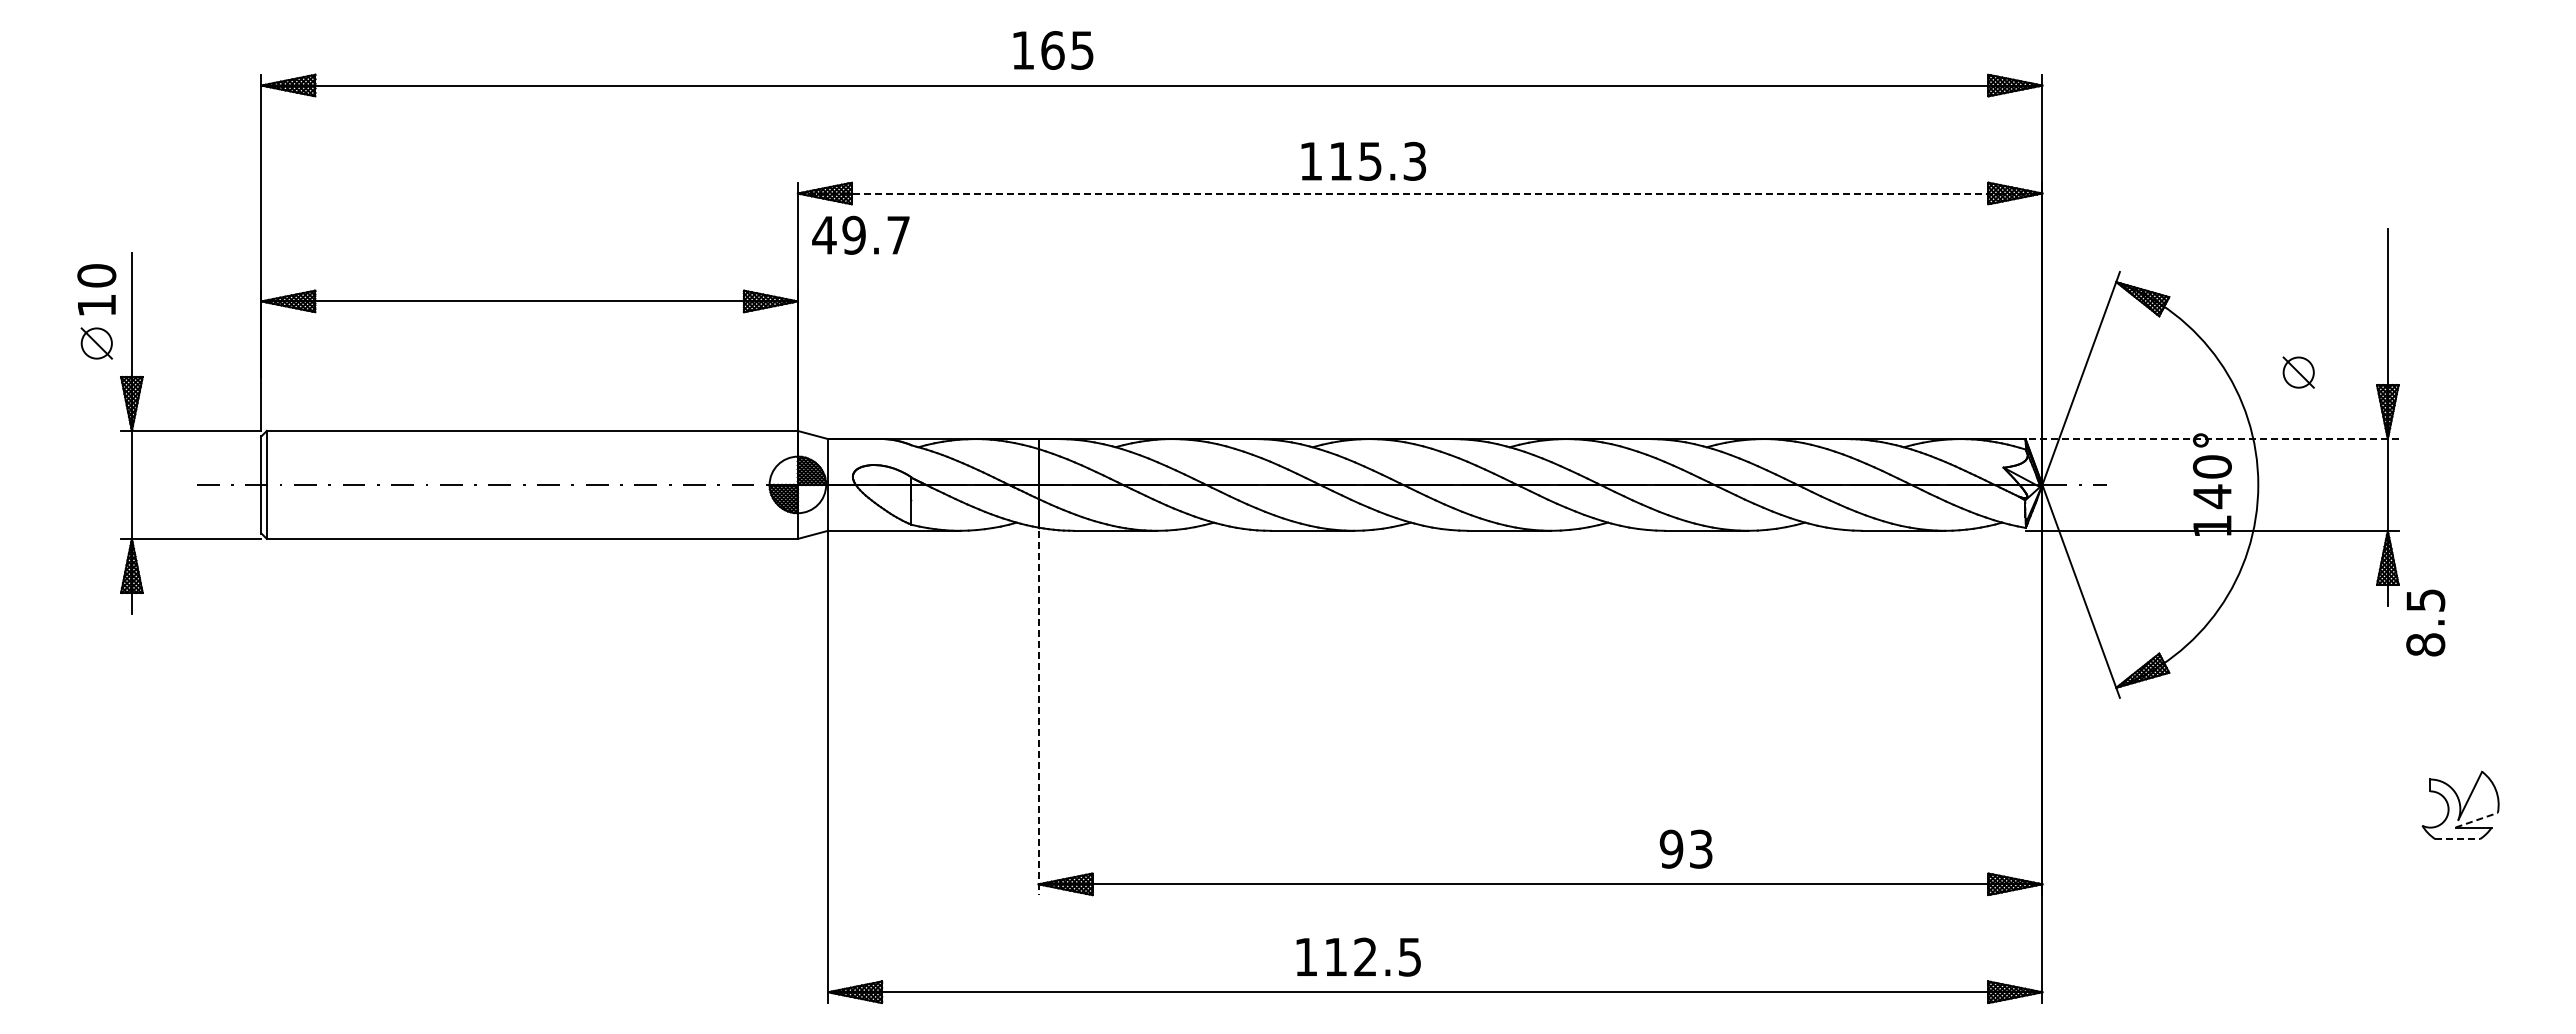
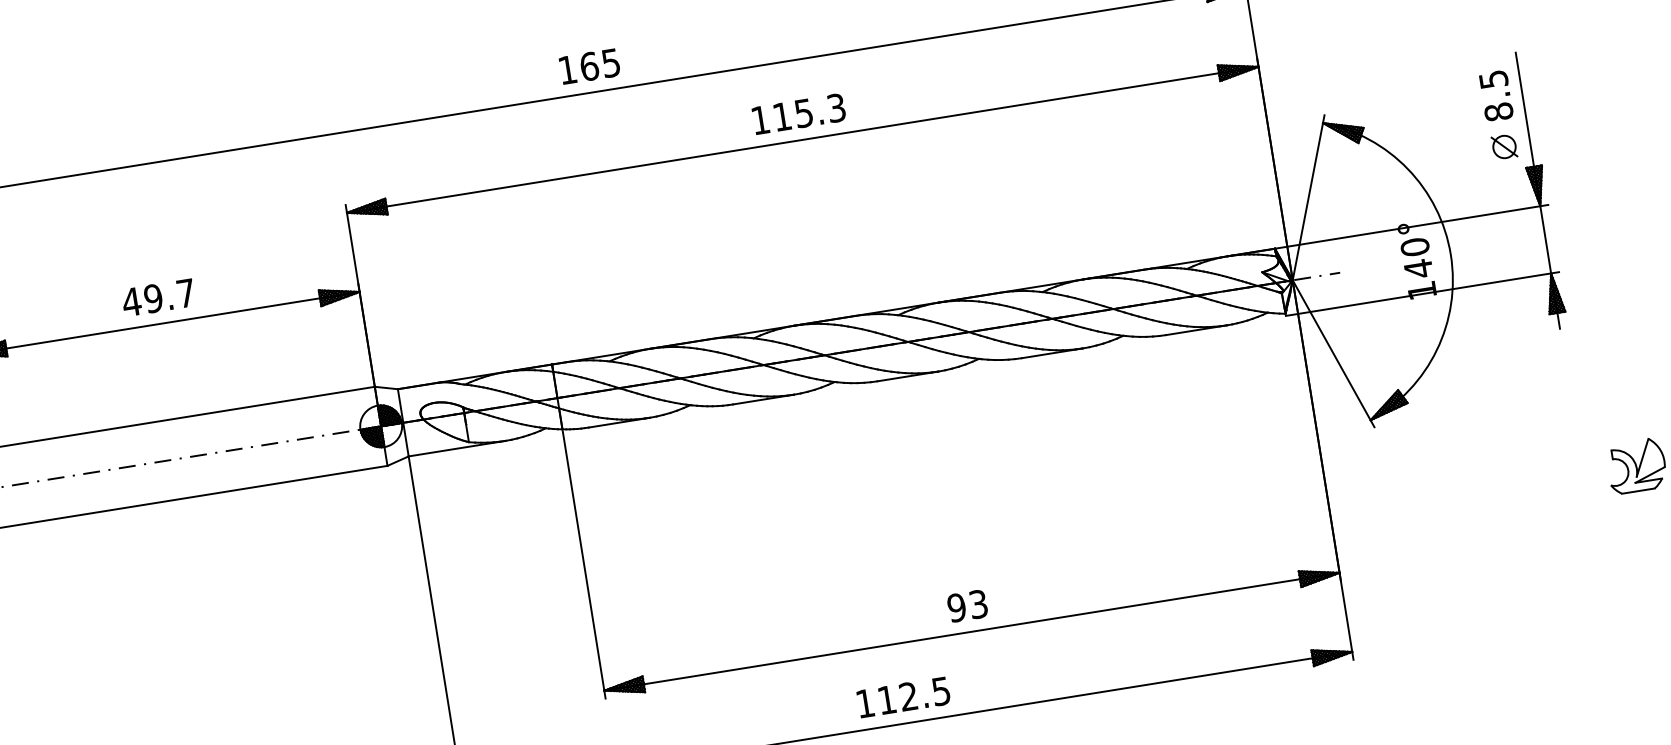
text: (1053, 50) -> (589, 66), moved
text: (1363, 161) -> (798, 114), moved
line: (1420, 193) -> (803, 139), dashed -> solid
text: (860, 234) -> (158, 297), moved
part: (2298, 372) -> (1504, 146), moved
line: (2211, 439) -> (1411, 227), dashed -> solid
text: (2425, 622) -> (1496, 95), moved
line: (1038, 713) -> (584, 565), dashed -> solid
line: (2477, 820) -> (1650, 475), dashed -> solid
line: (2458, 839) -> (1639, 491), dashed -> solid
text: (1685, 848) -> (967, 605), moved
text: (1358, 956) -> (903, 696), moved

